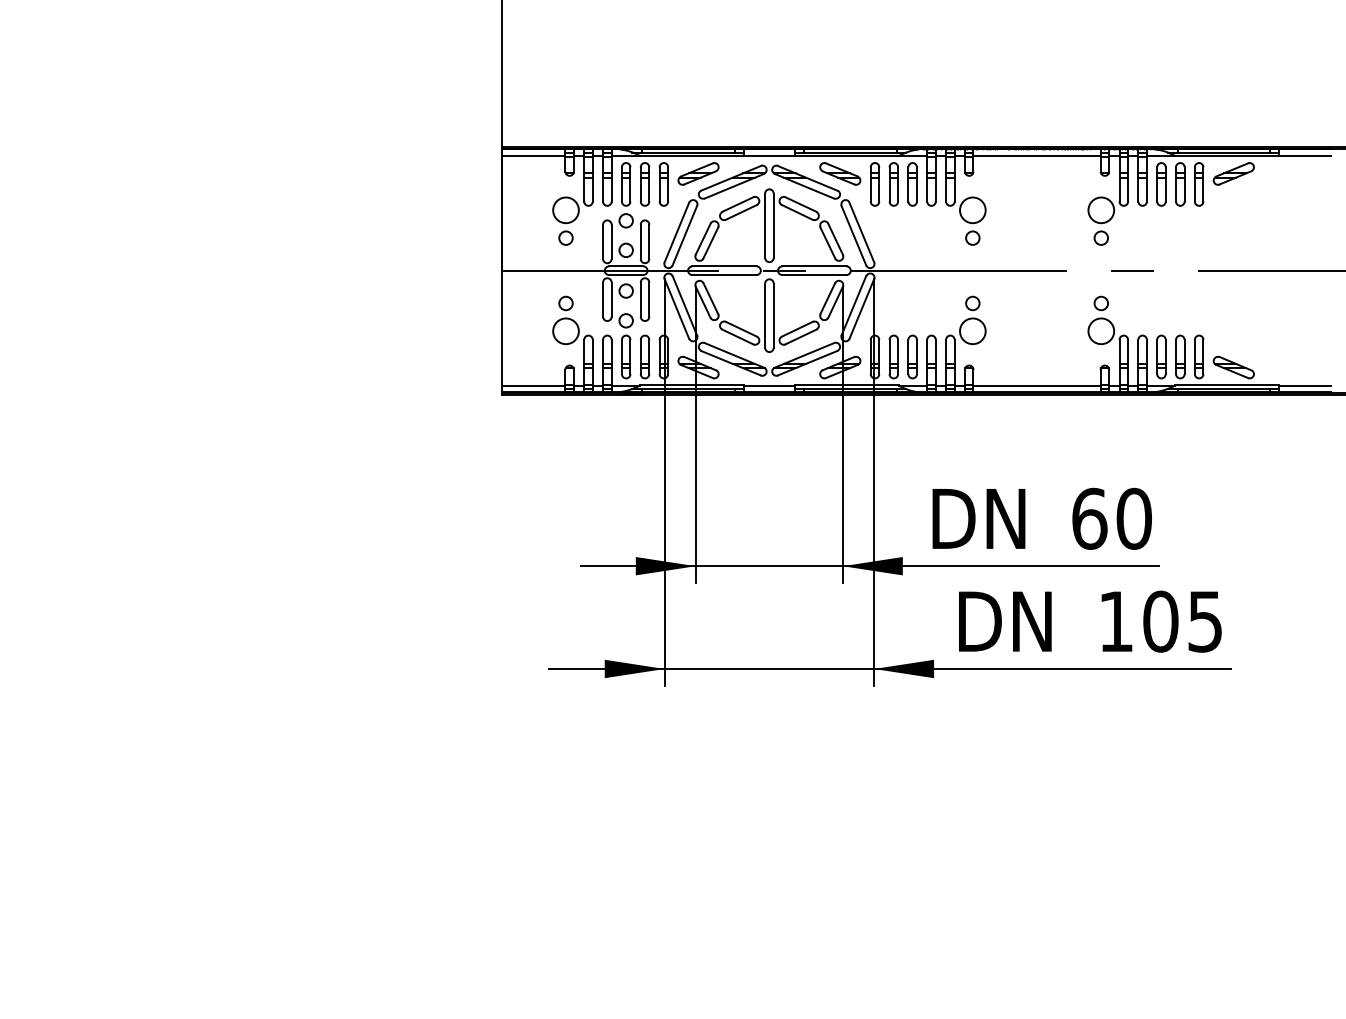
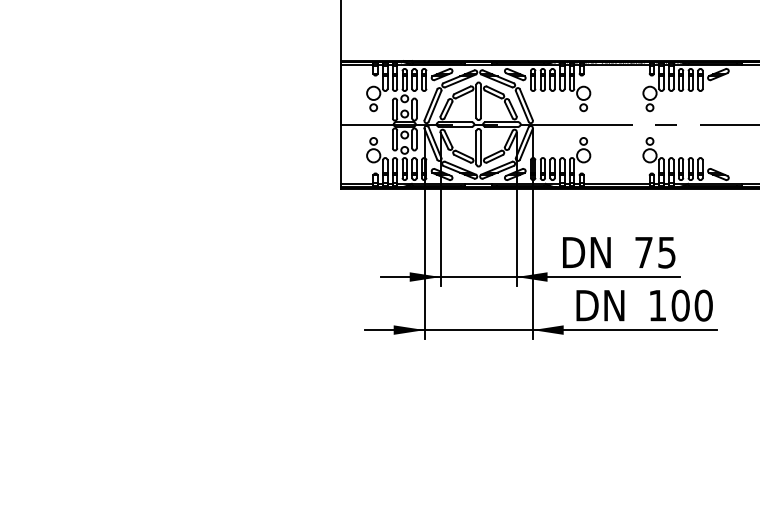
text: (1111, 518) -> (655, 252), 60 -> 75
text: (1204, 621) -> (703, 305), 105 -> 100

